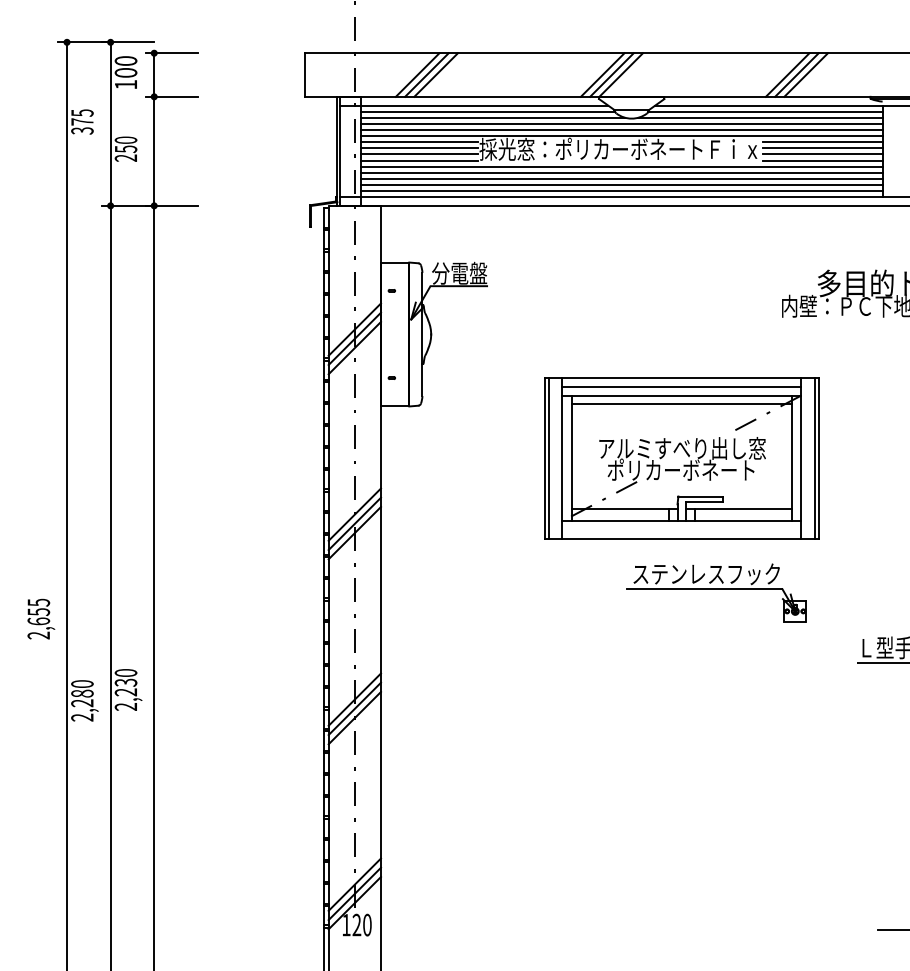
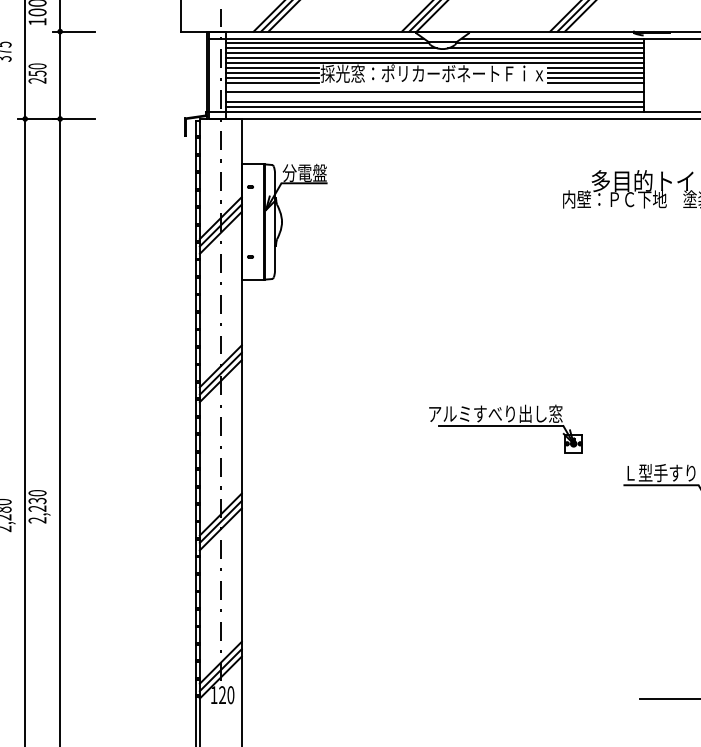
line: (621, 166) -> (434, 87), removed
line: (621, 178) -> (434, 97), removed
part: (681, 458) -> (482, 321), removed
text: (698, 573) -> (496, 413), ステンレスフック -> アルミすべり出し窓

